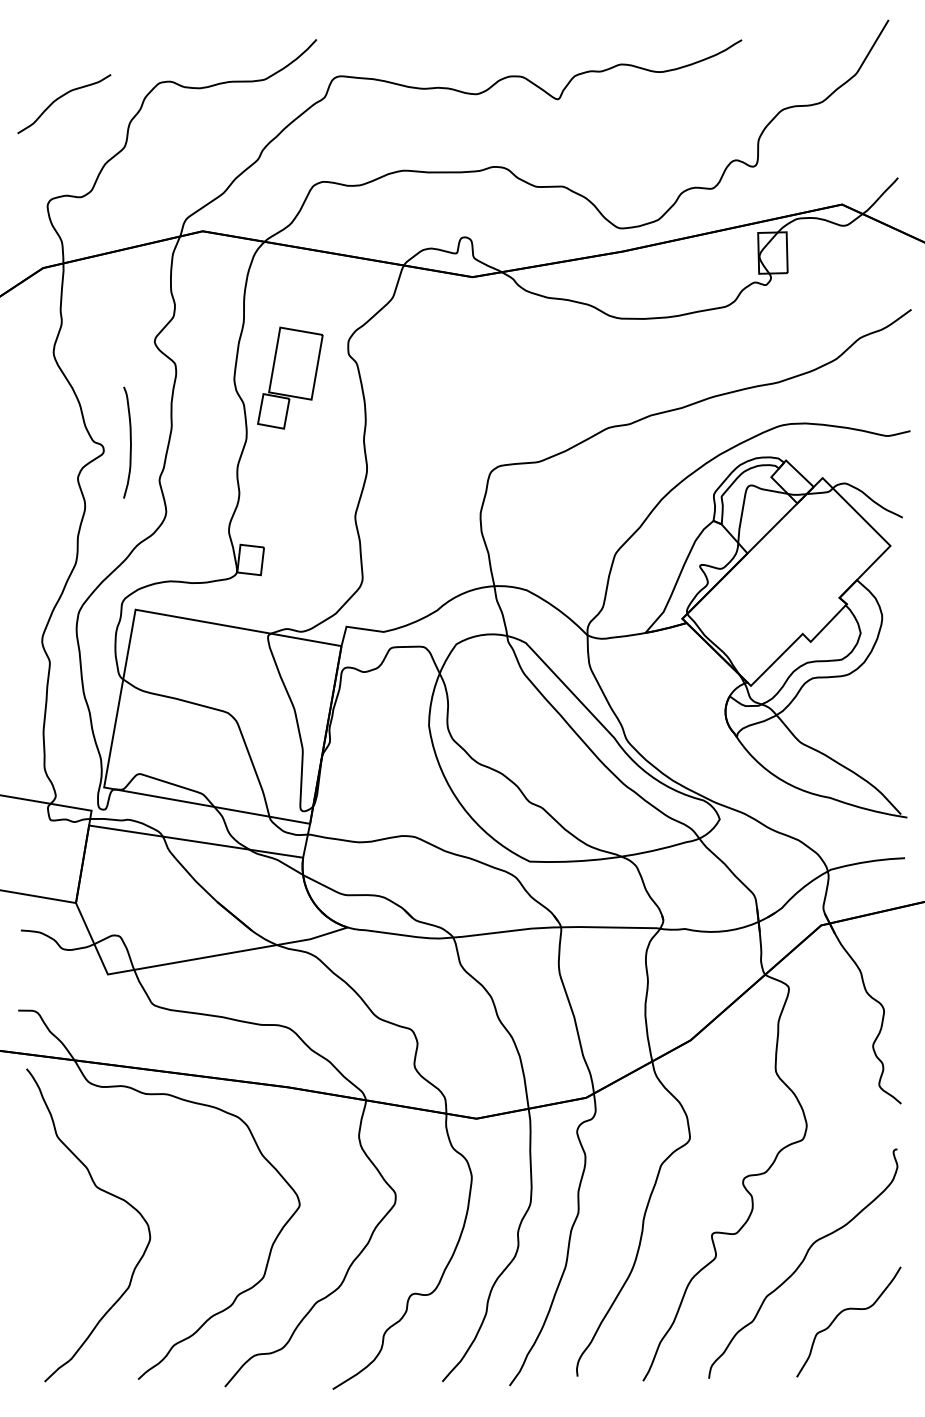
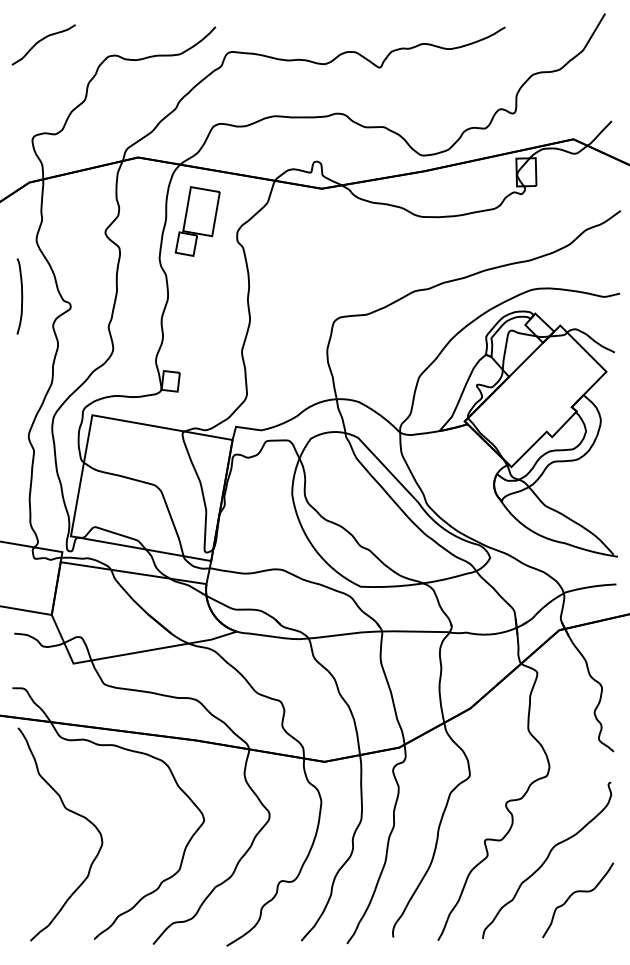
curve: (60, 99) -> (41, 41), moved
part: (289, 378) -> (197, 221), moved
curve: (129, 442) -> (21, 296), moved

